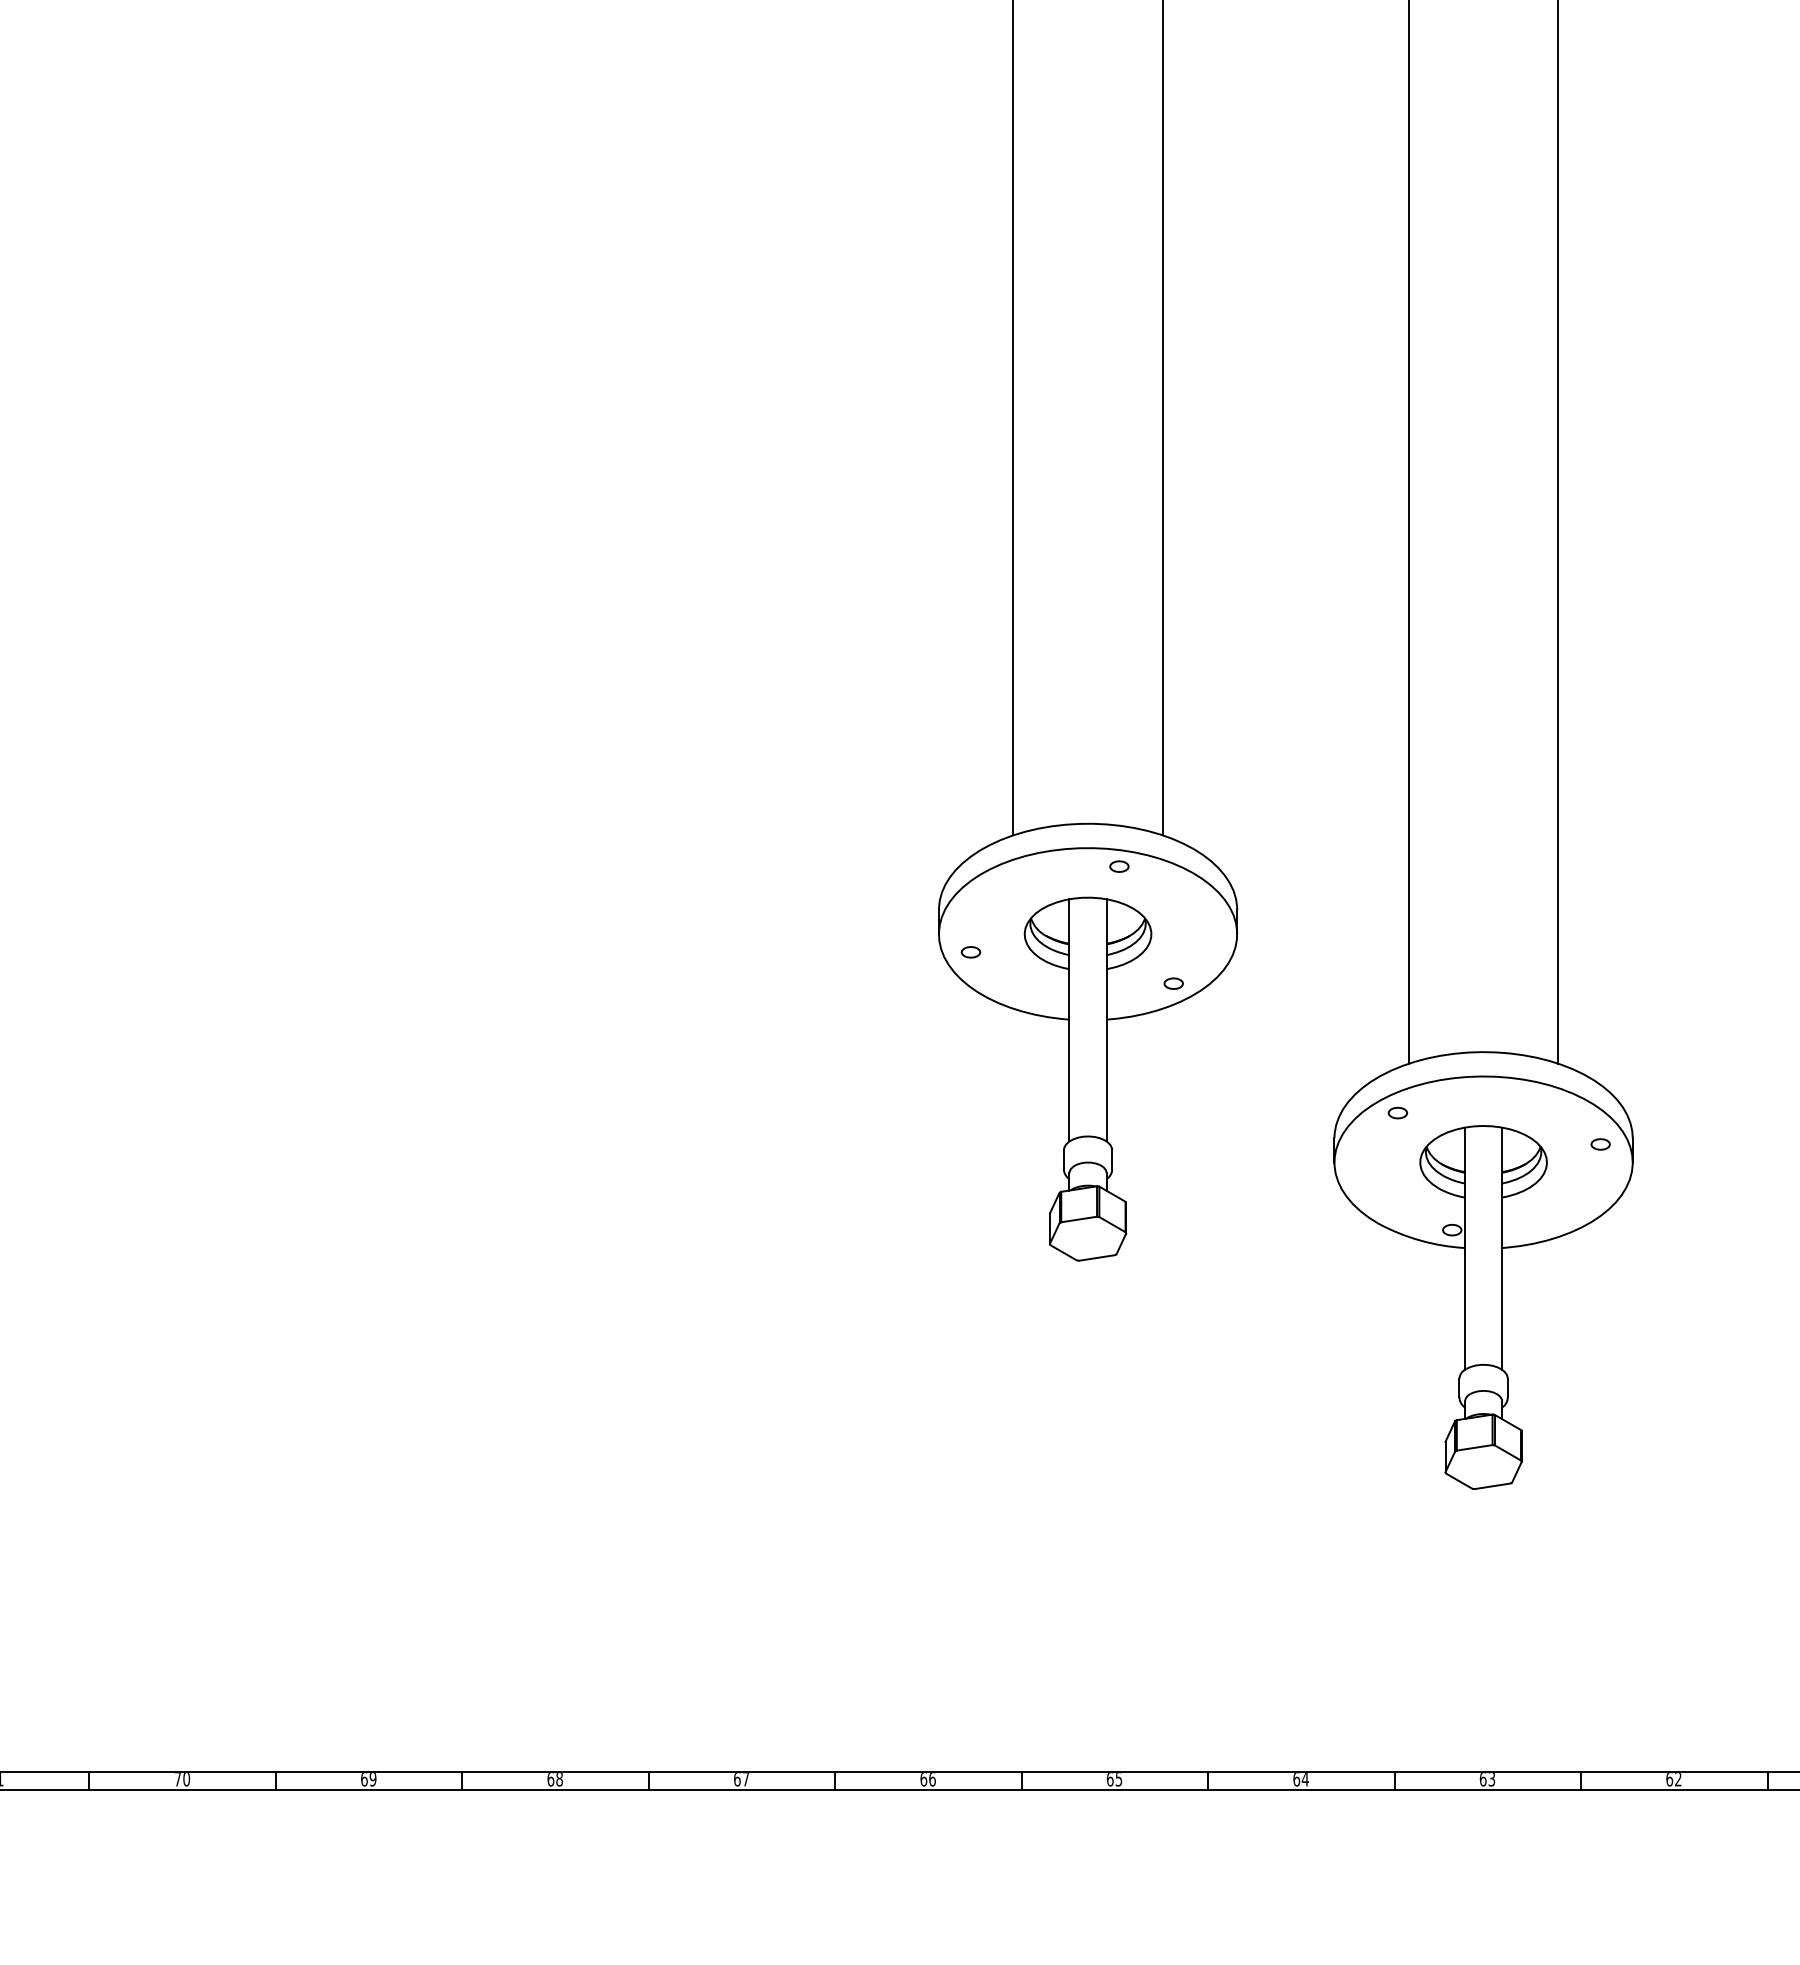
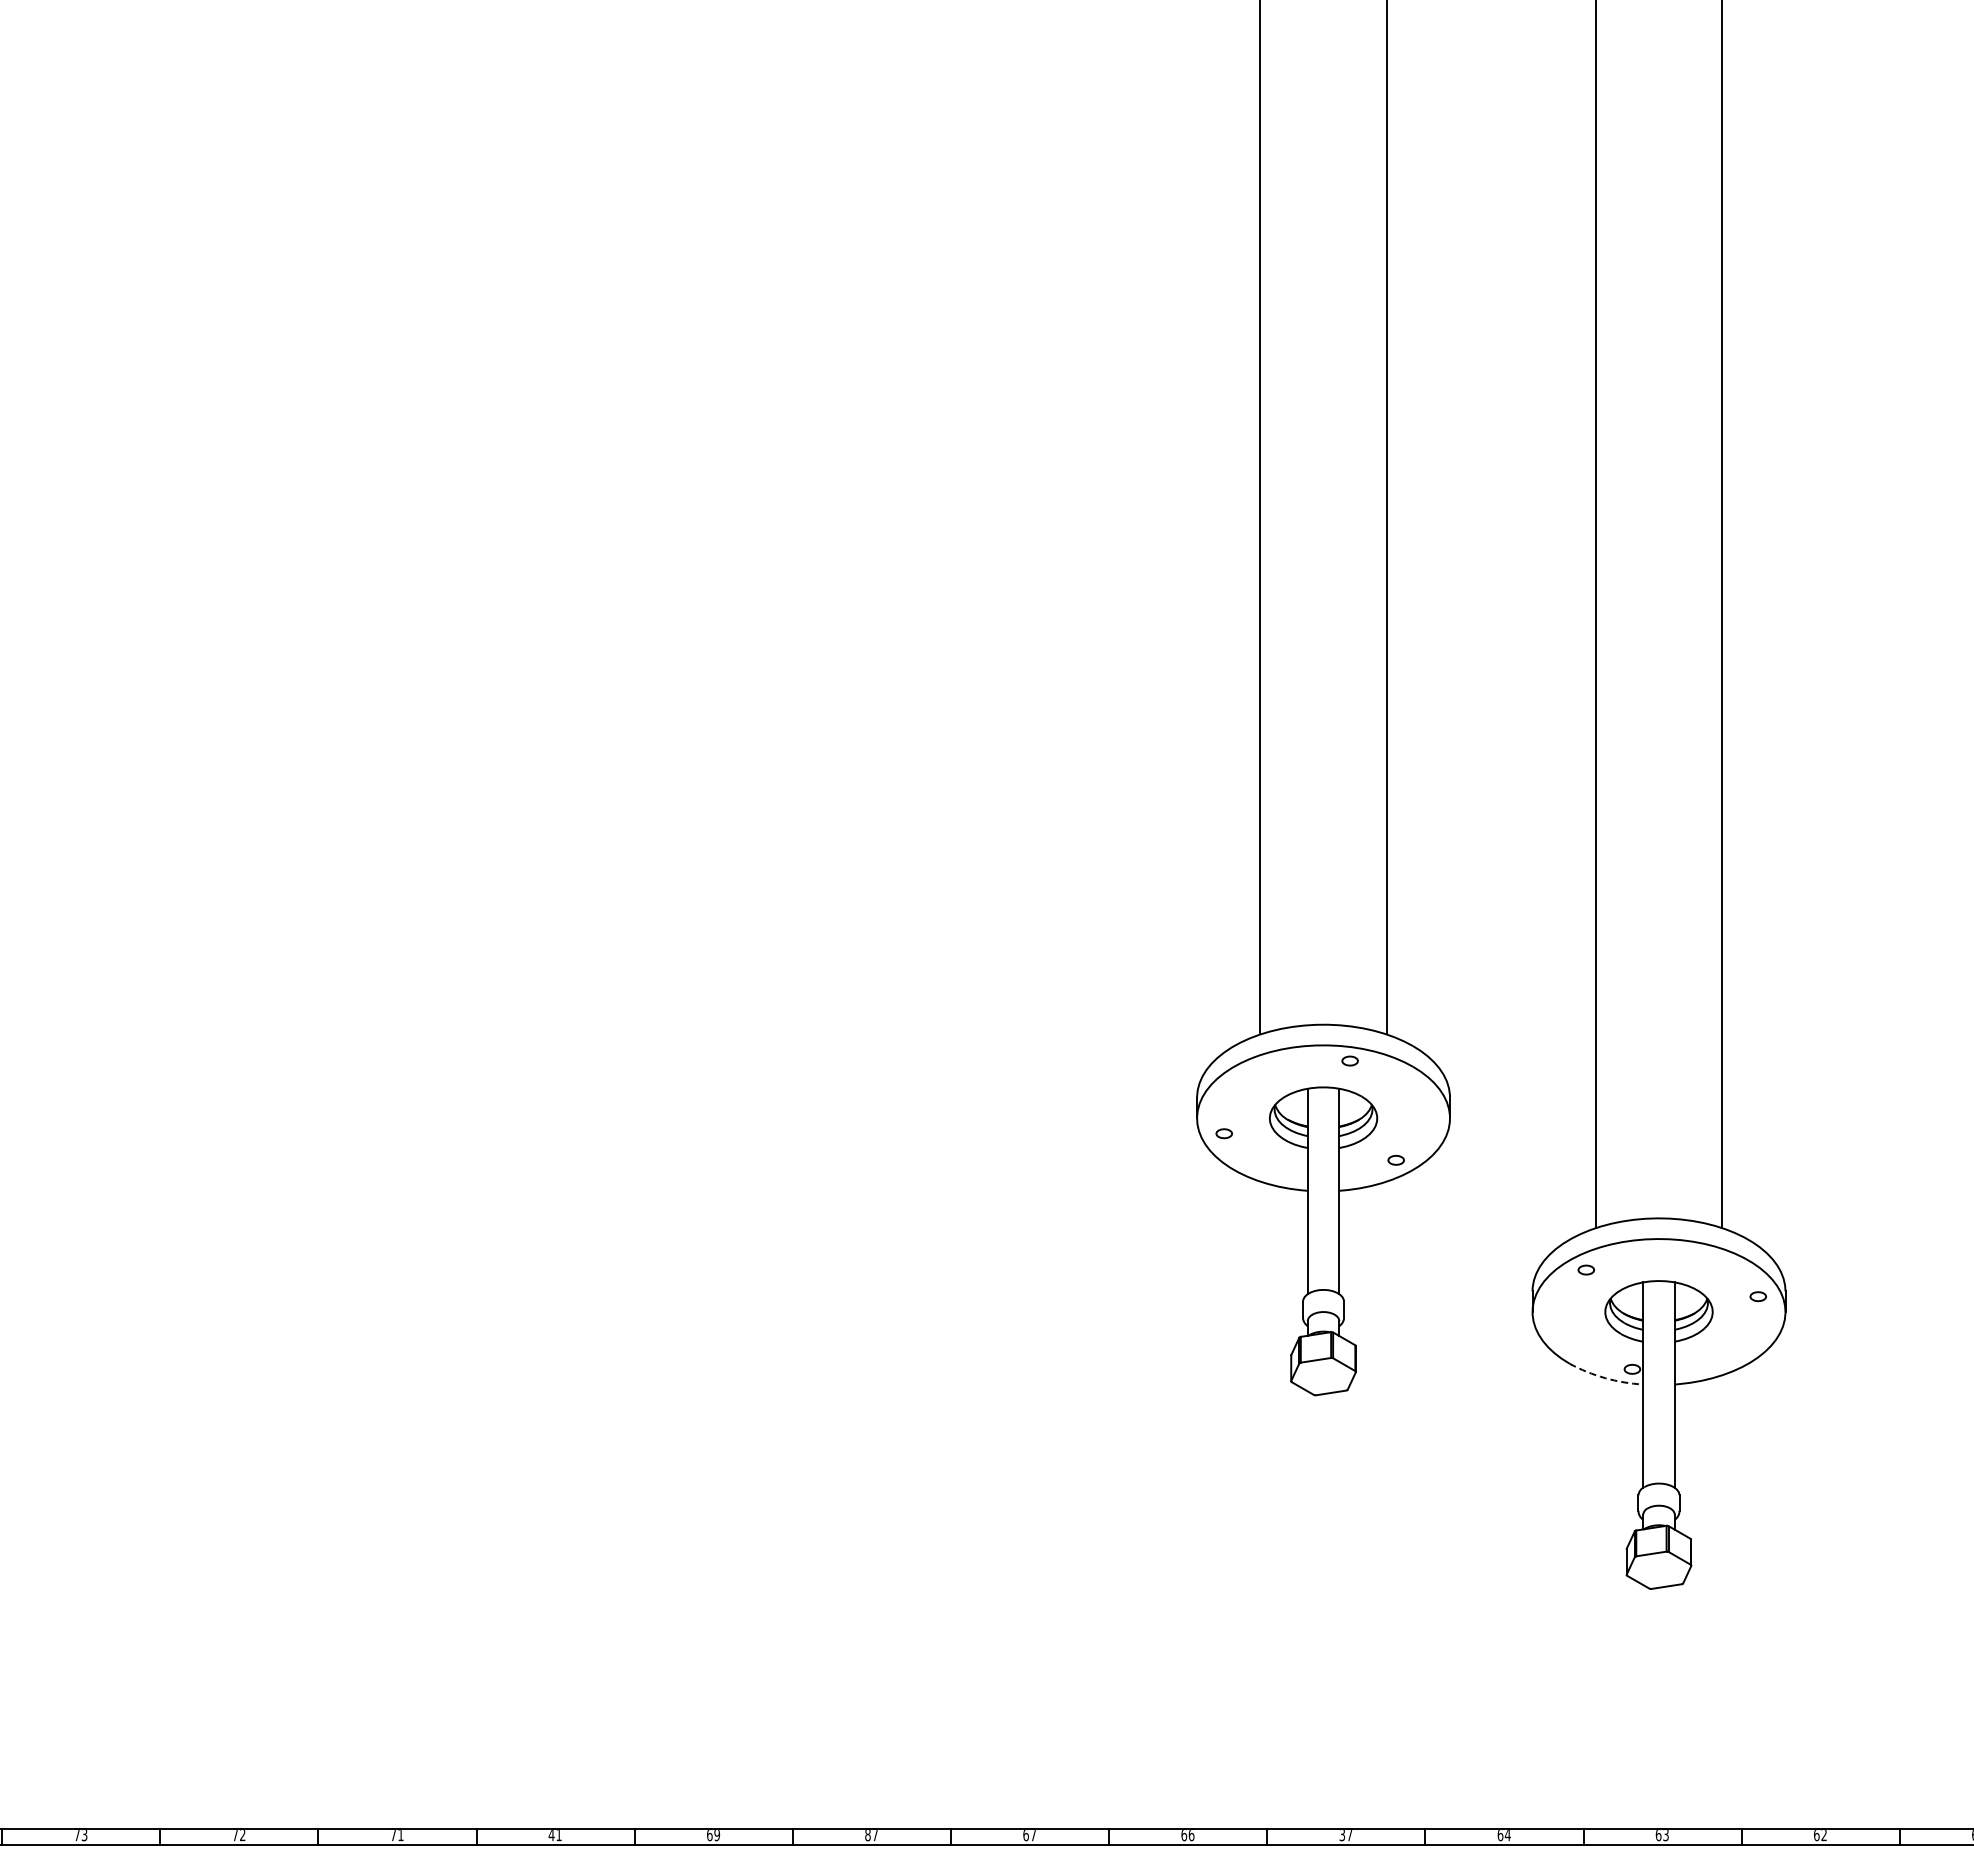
arc: (1420, 1240) -> (1605, 1378), solid -> dashed
text: (181, 1779) -> (554, 1835), 70 -> 41
text: (555, 1779) -> (871, 1835), 68 -> 87
text: (1113, 1779) -> (1345, 1835), 65 -> 37

